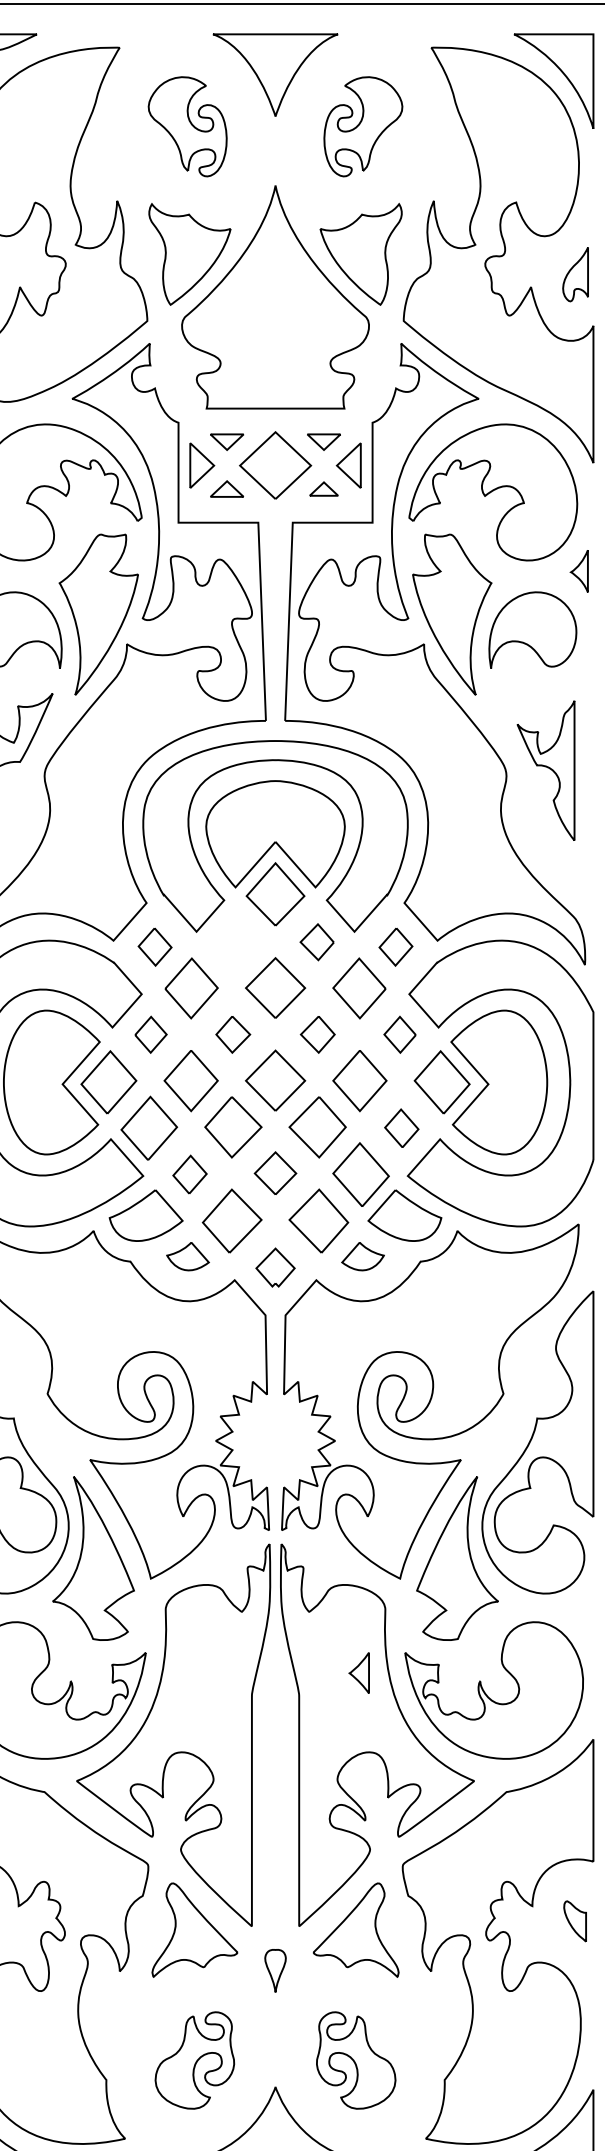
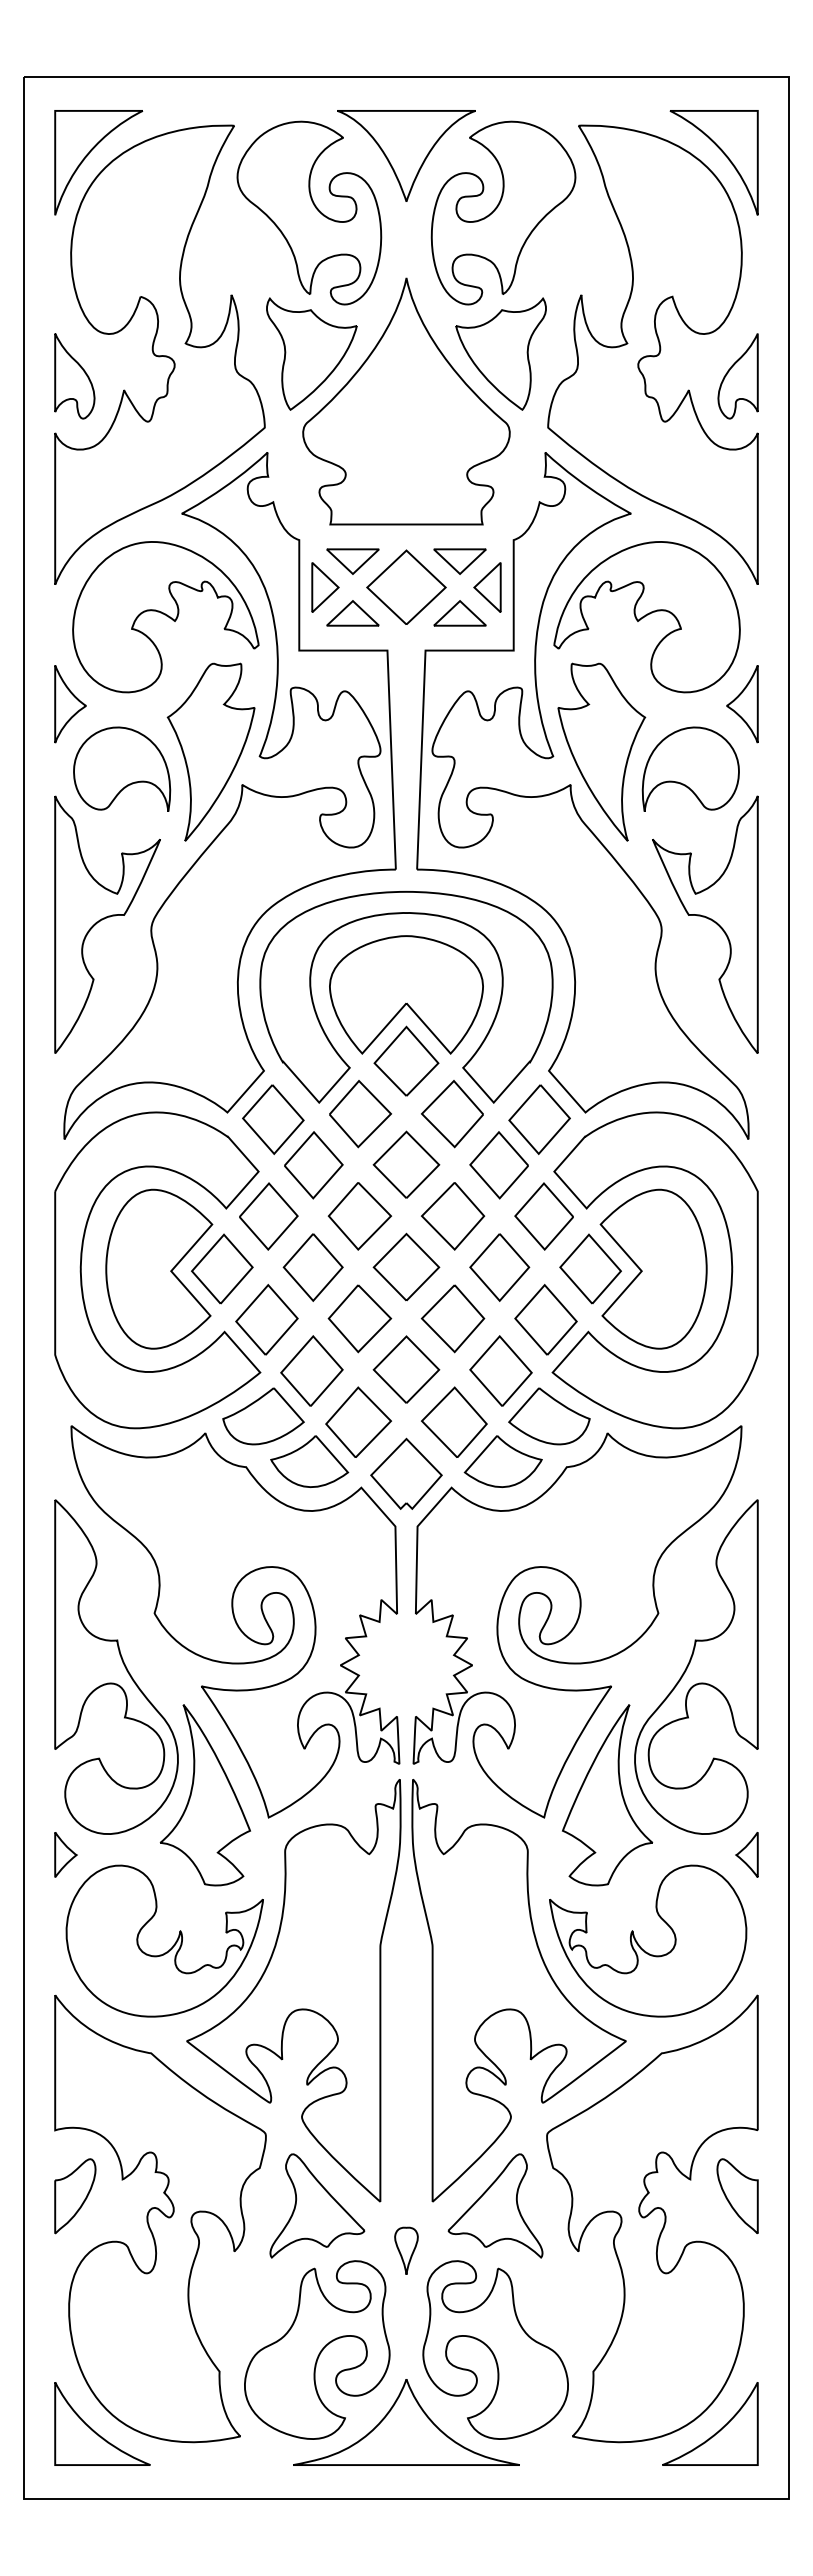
part: (187, 126) -> (309, 212), size x1.67
part: (363, 126) -> (503, 212), size x1.67
part: (575, 274) -> (737, 376), size x1.43
part: (226, 442) -> (352, 561), size x1.43
part: (323, 442) -> (459, 561), size x1.43
part: (226, 489) -> (352, 613), size x1.43
part: (323, 489) -> (459, 613), size x1.67
part: (579, 571) -> (742, 704), size x1.67
part: (546, 770) -> (705, 924), size x1.67
part: (233, 942) -> (360, 1114), added
part: (317, 942) -> (452, 1114), size x1.67
part: (155, 947) -> (273, 1119), size x1.67
part: (395, 947) -> (539, 1119), size x1.67
part: (150, 1034) -> (268, 1216), size x1.67
part: (233, 1034) -> (359, 1216), size x1.67
part: (318, 1034) -> (453, 1216), size x1.67
part: (399, 1034) -> (543, 1216), size x1.67
part: (401, 1128) -> (545, 1319), size x1.67
part: (275, 1173) -> (406, 1369), size x1.43
part: (189, 1174) -> (311, 1370), size x1.67
part: (187, 1256) -> (309, 1461), size x1.67
part: (362, 1256) -> (502, 1461), size x1.67
part: (275, 1267) -> (406, 1473), size x1.67
part: (358, 1672) -> (746, 1854), moved
part: (575, 1921) -> (737, 2196), size x1.67
part: (195, 2060) -> (317, 2349), size x1.67
part: (356, 2060) -> (495, 2349), size x1.67

